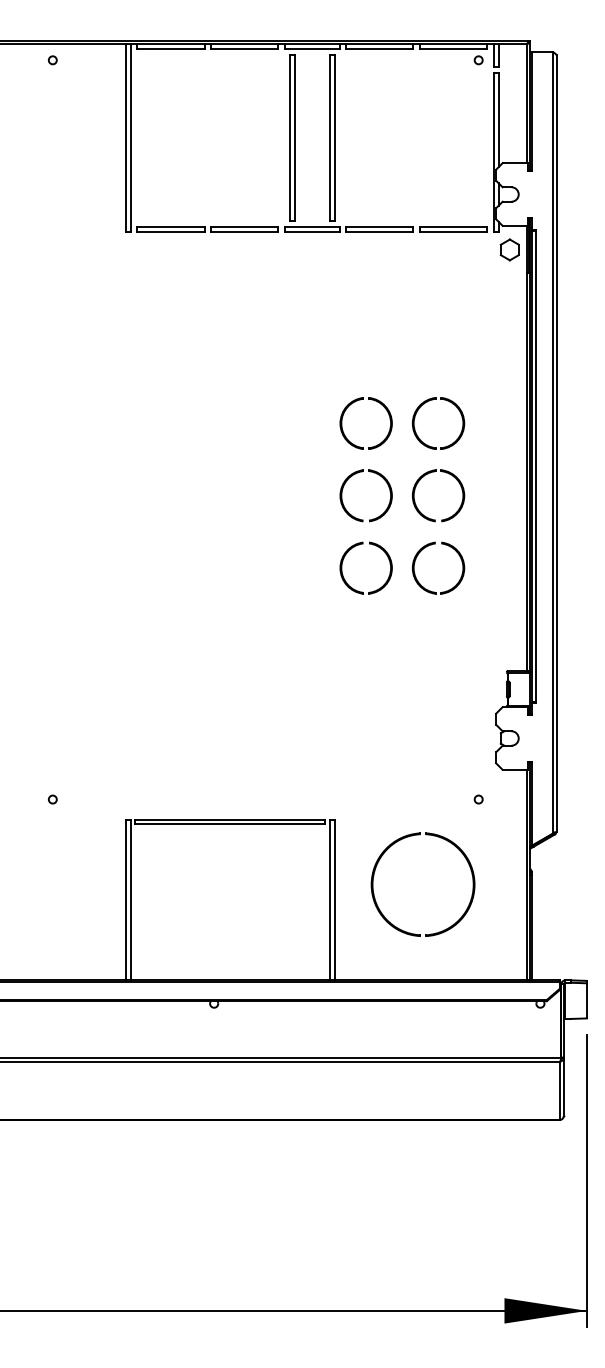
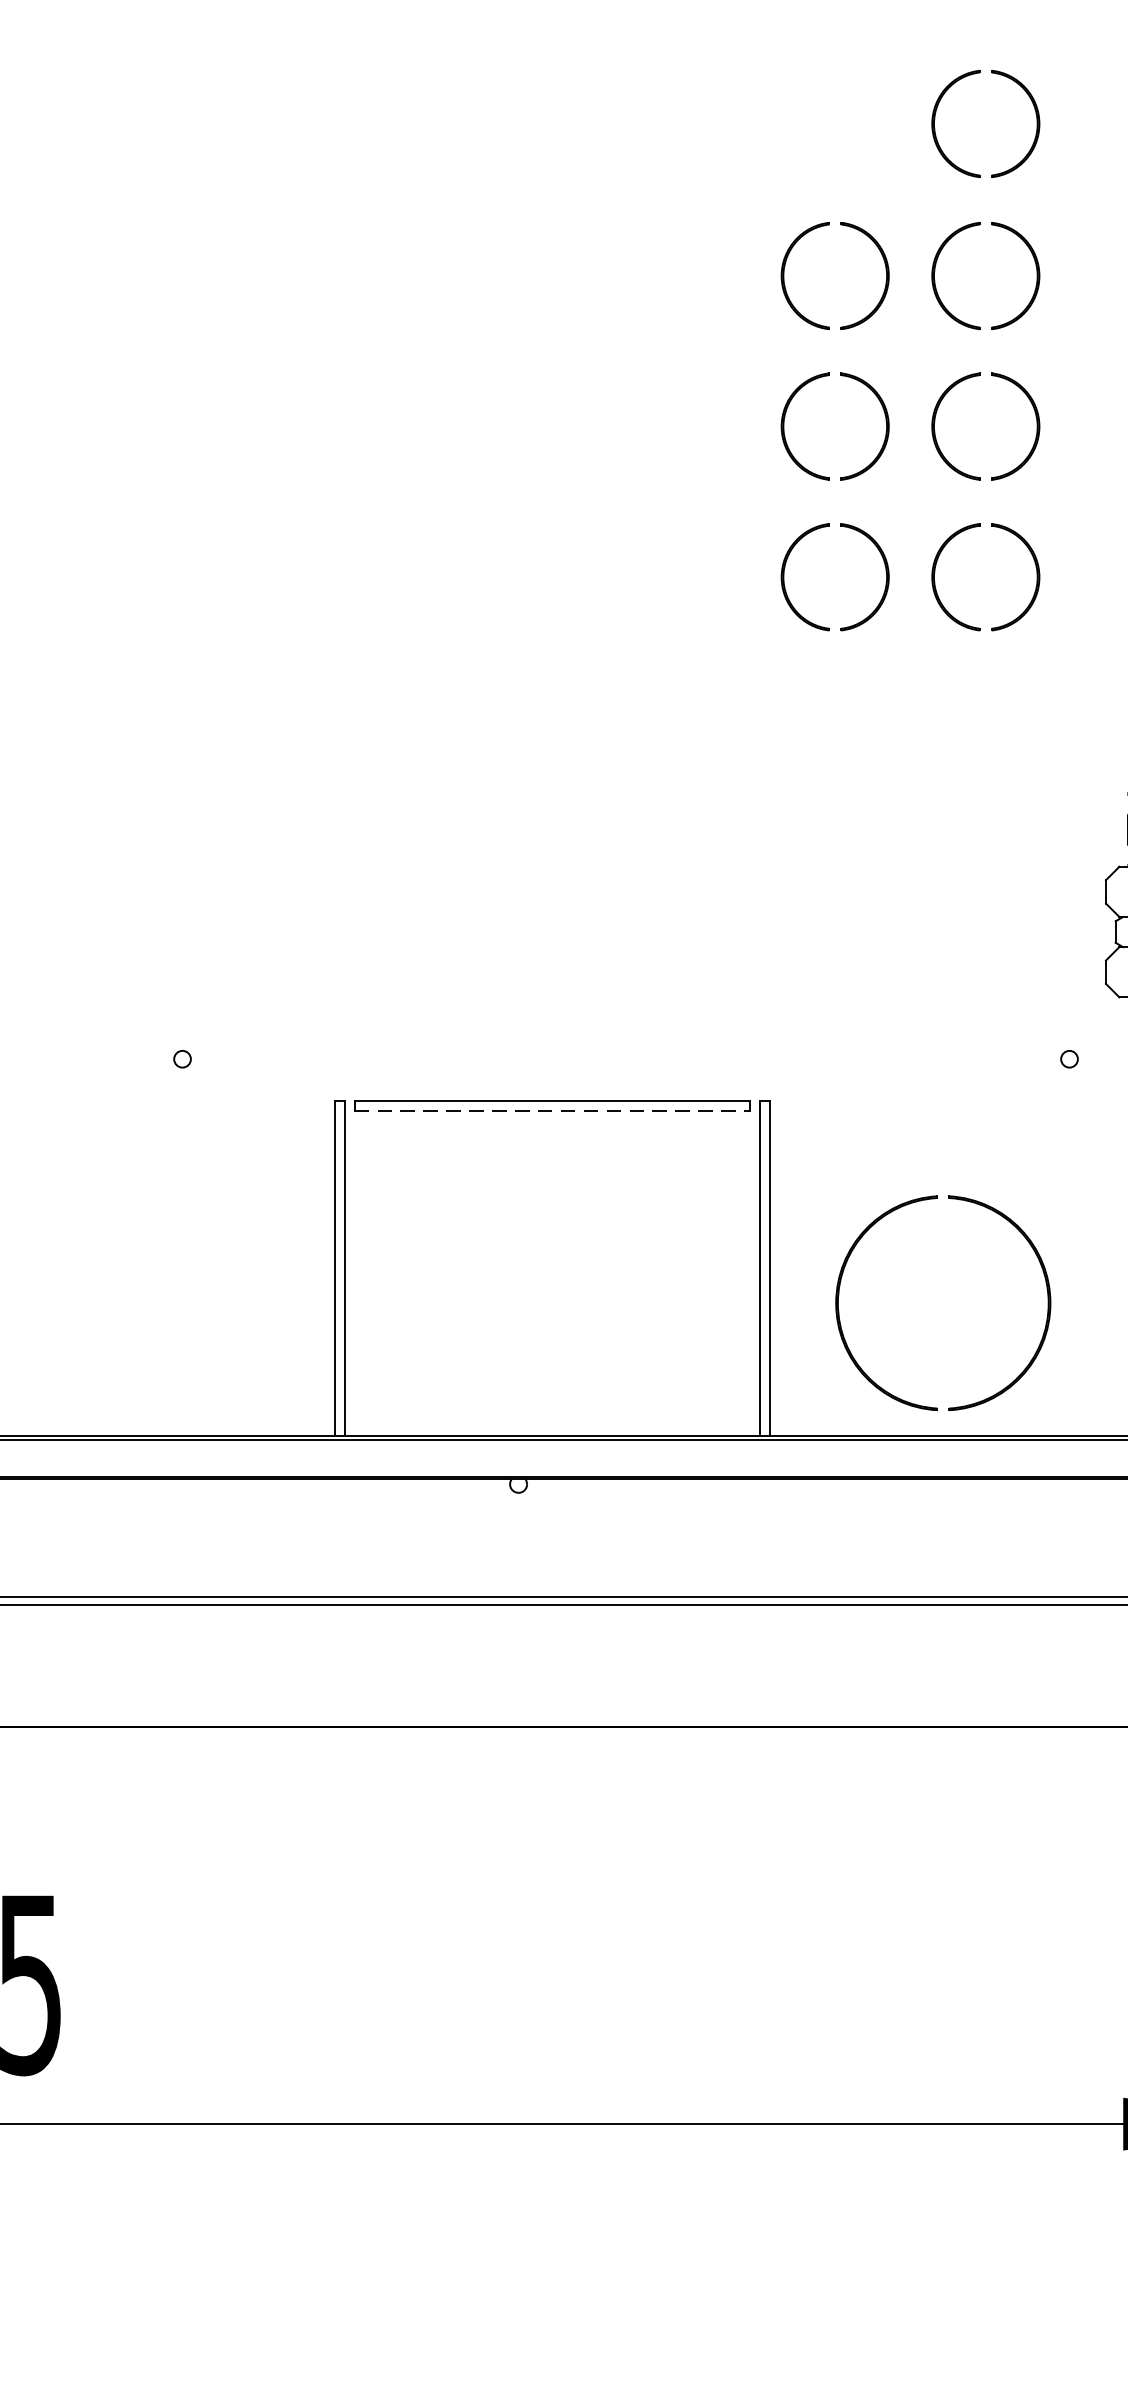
part: (415, 345) -> (937, 113), added
line: (230, 824) -> (552, 1111), solid -> dashed
part: (374, 876) -> (842, 1286), moved

